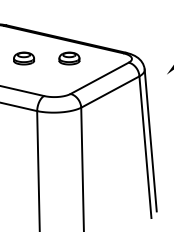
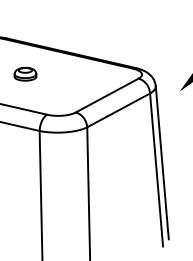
part: (69, 57) -> (74, 73), removed

